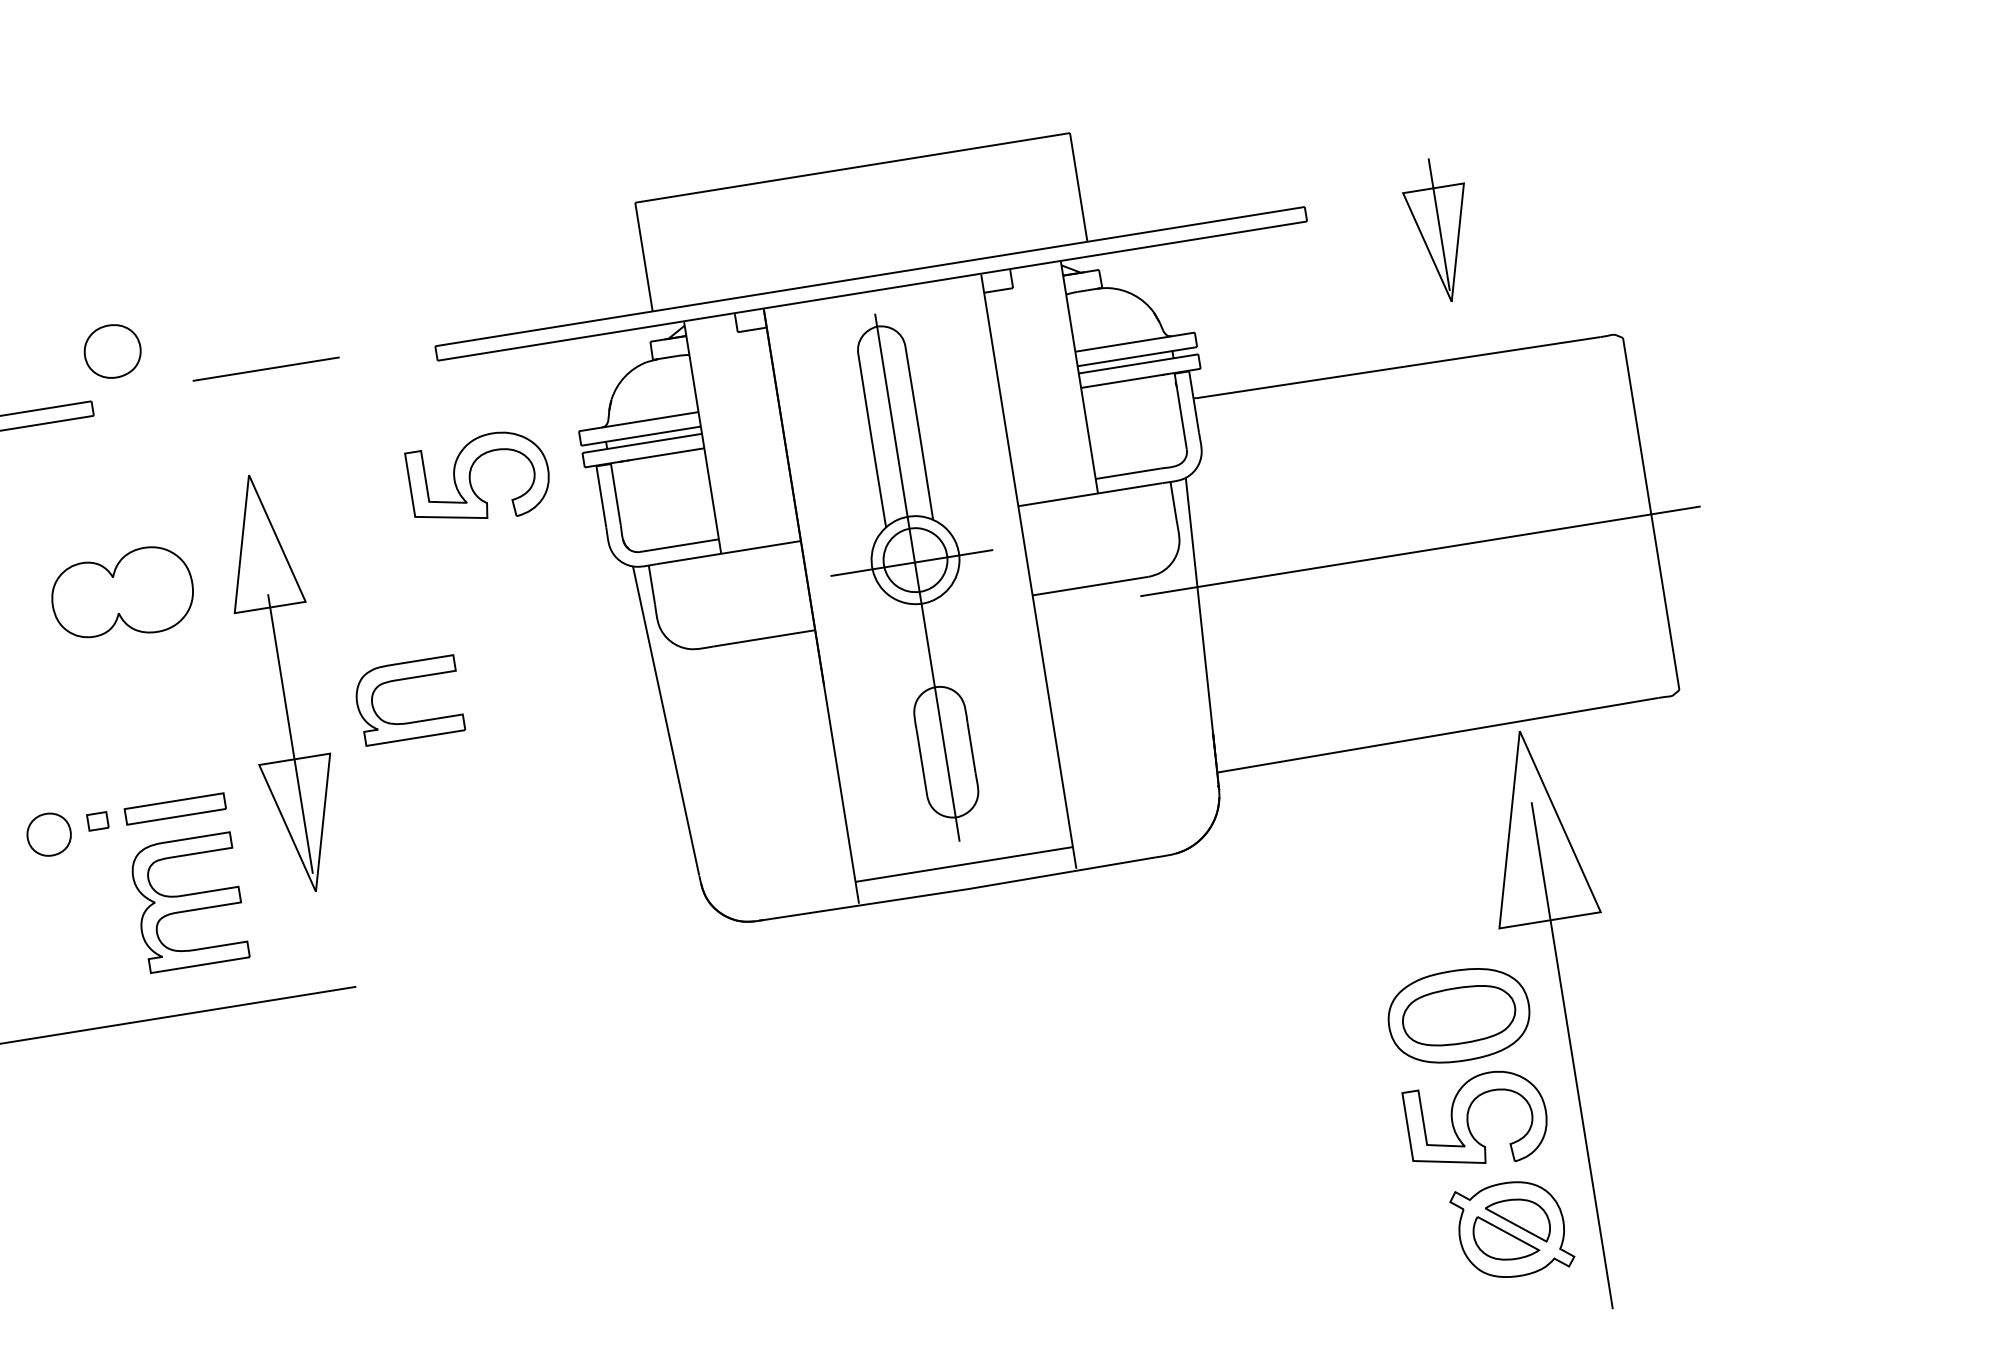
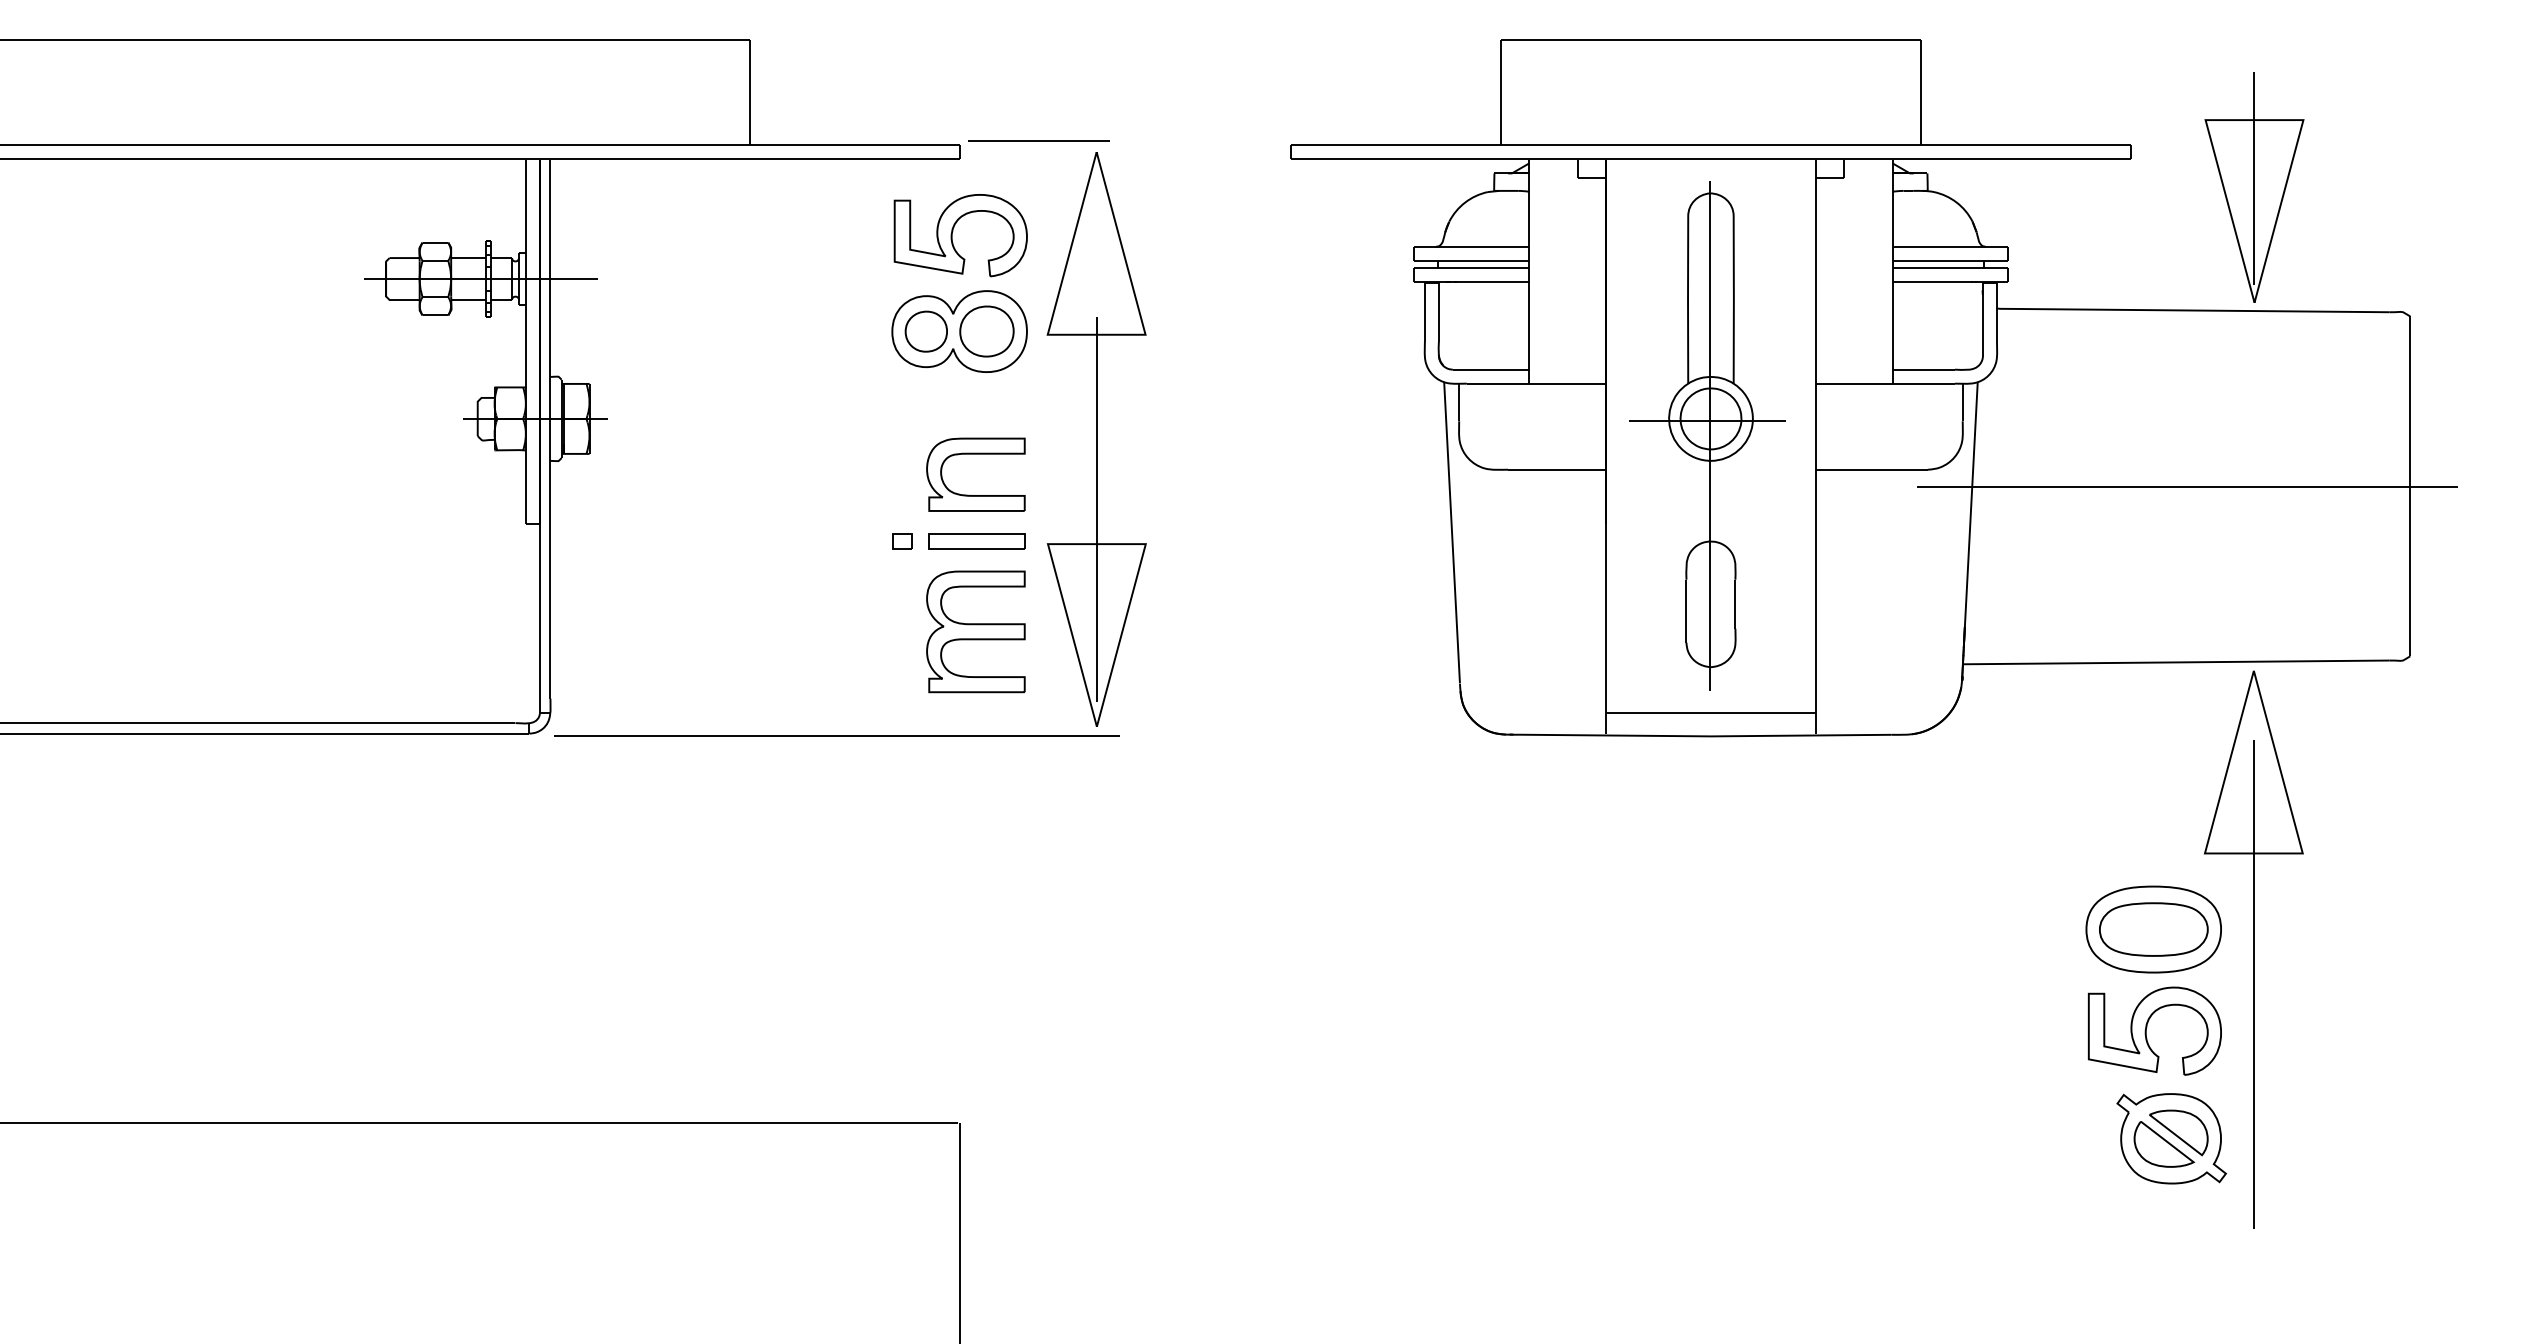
part: (1440, 230) -> (2254, 187), size x1.67
part: (112, 351) -> (986, 331), moved
line: (265, 368) -> (1038, 140), moved
part: (470, 480) -> (952, 235), moved
part: (404, 679) -> (975, 454), moved
part: (282, 683) -> (1096, 439), size x1.43
part: (48, 834) -> (925, 331), moved

